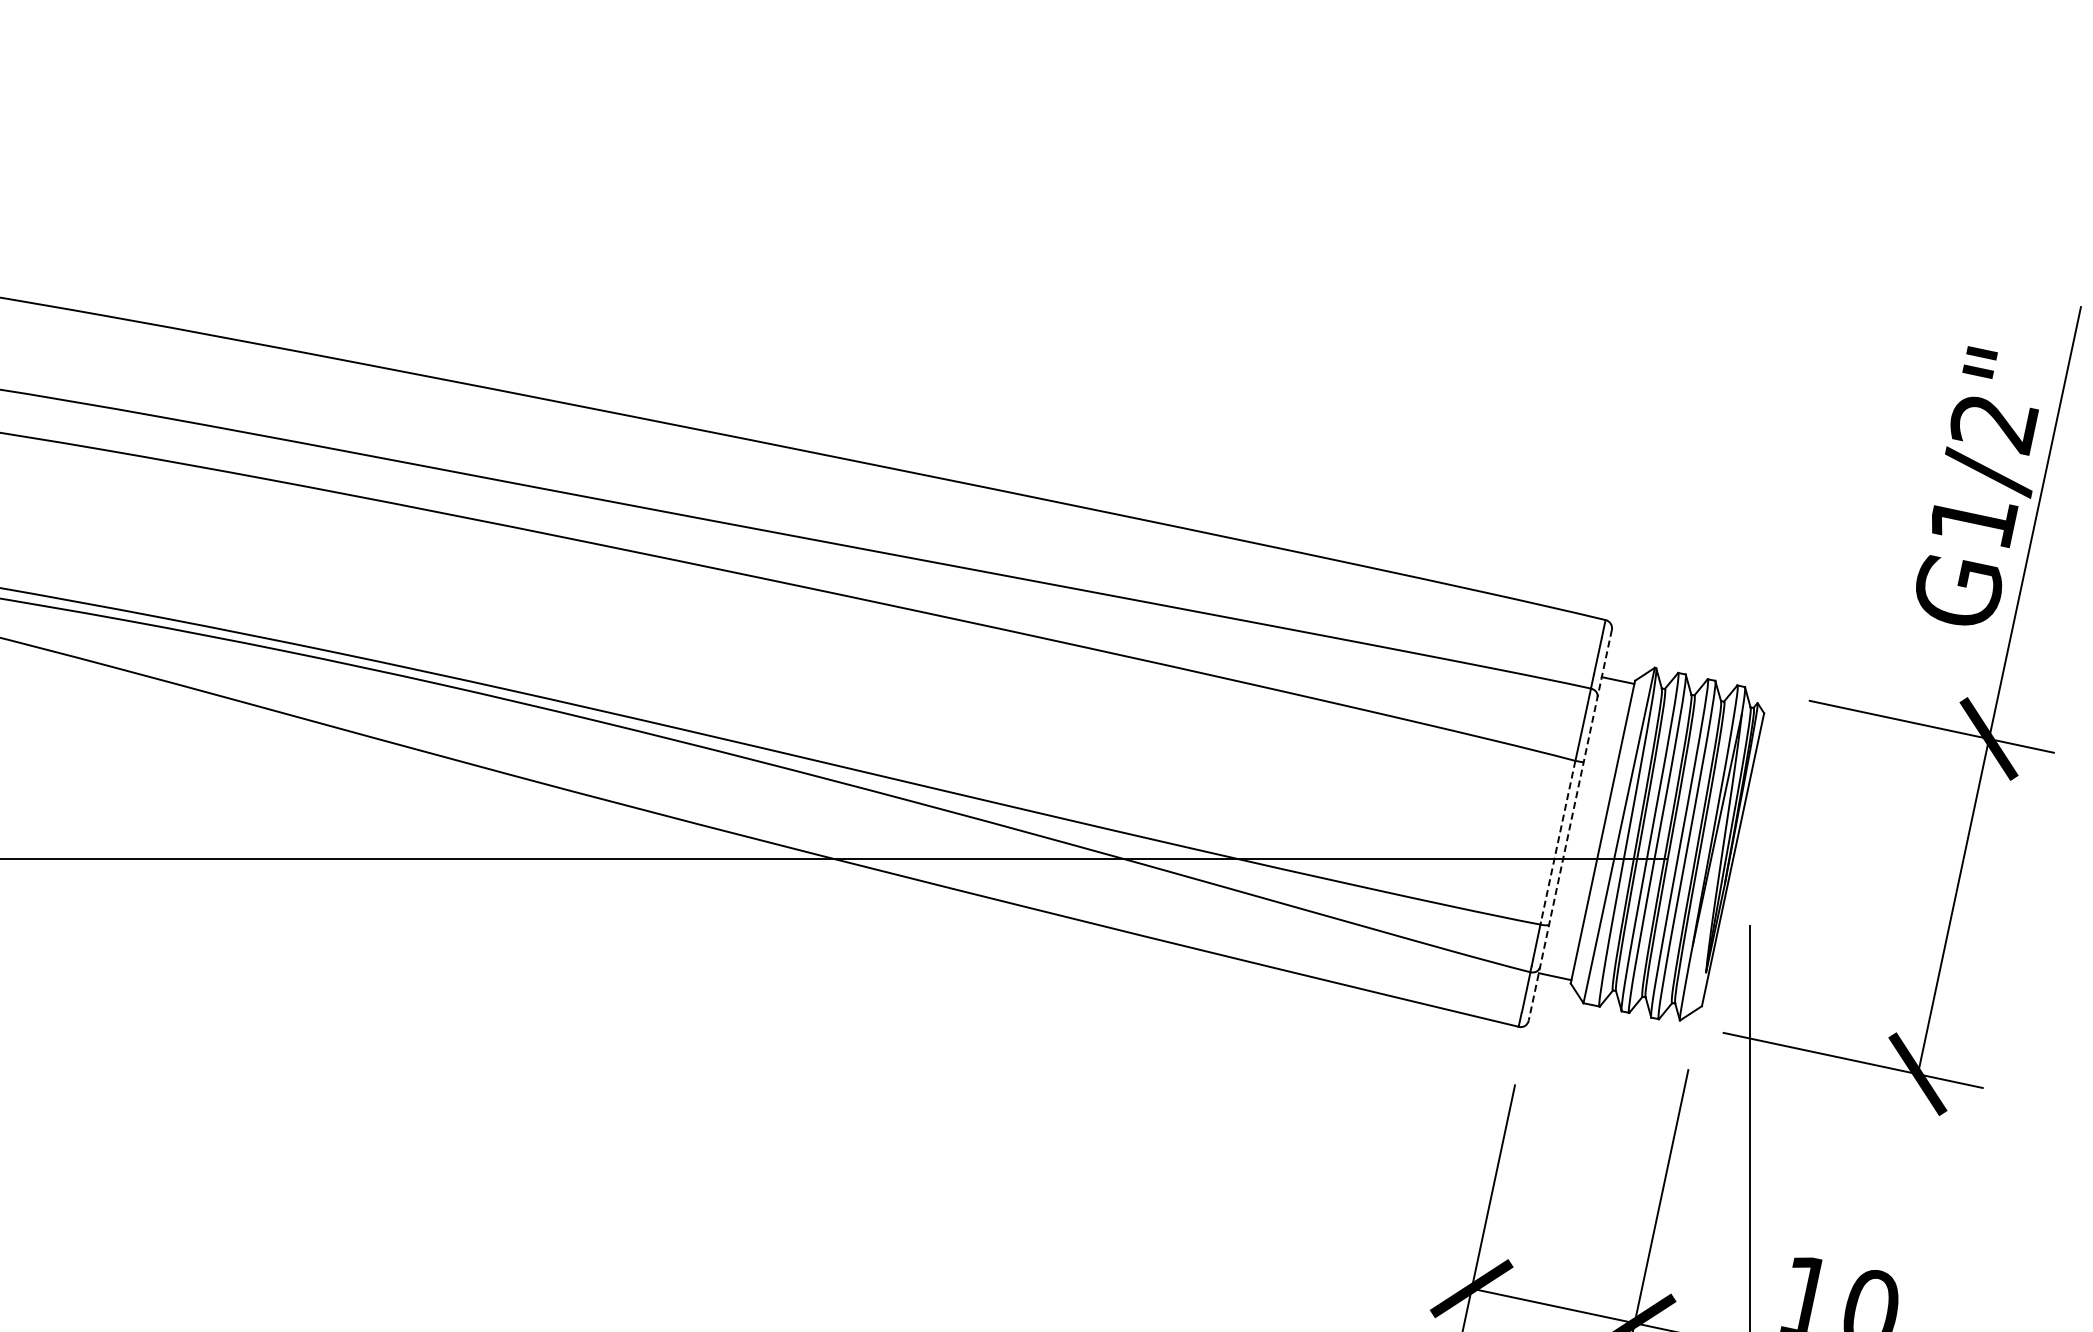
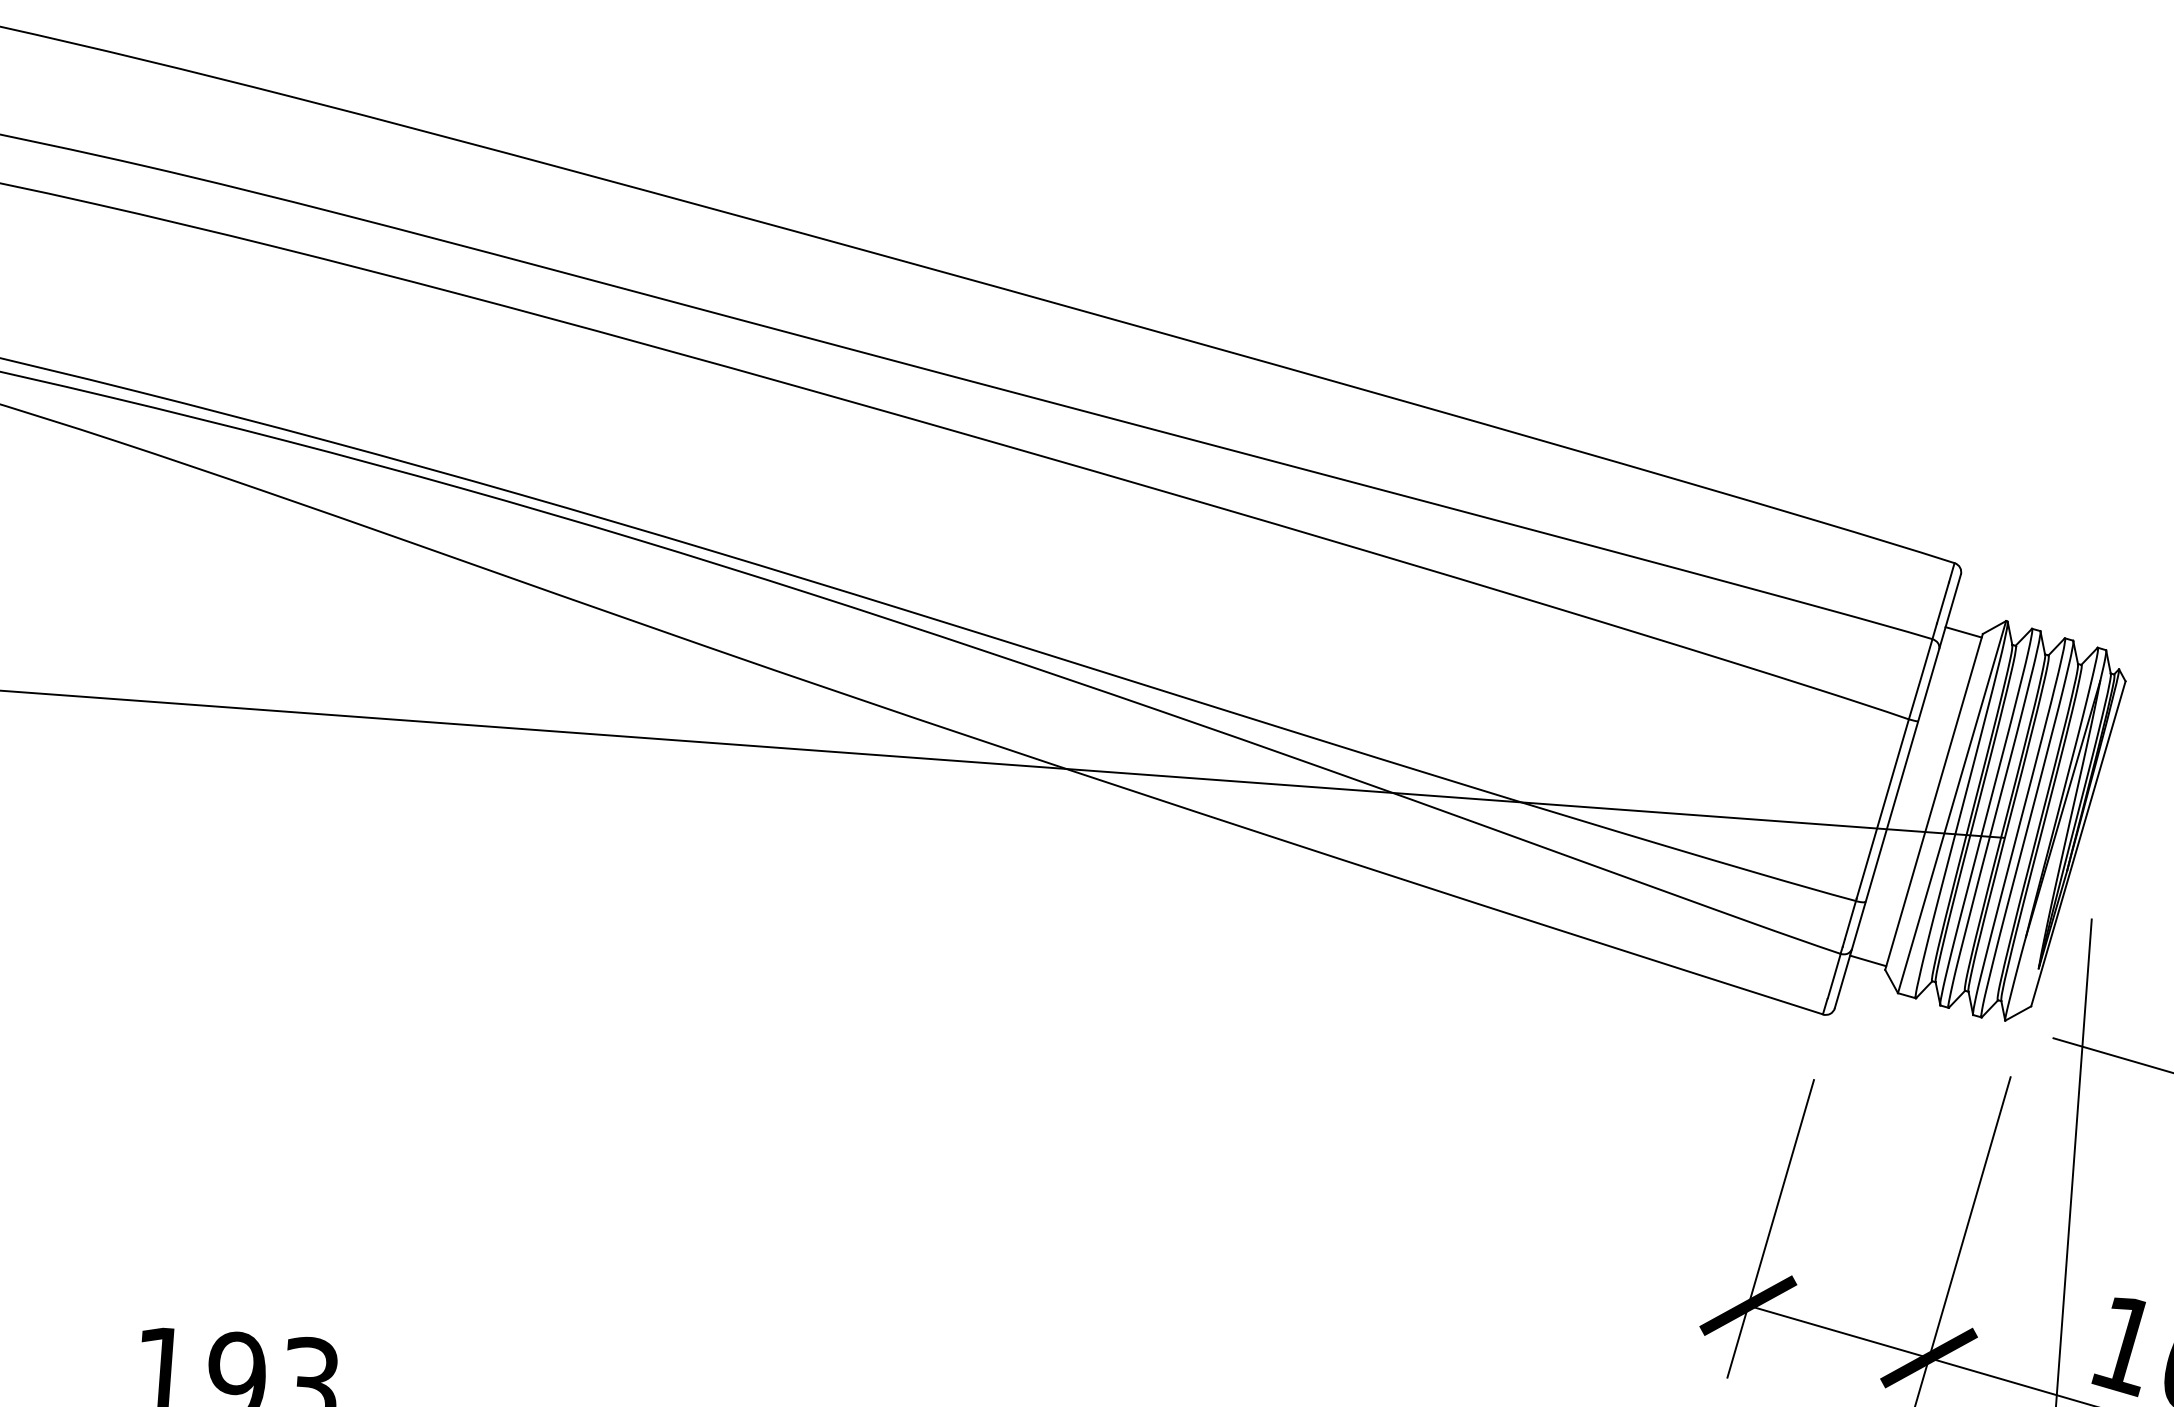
line: (1570, 825) -> (1898, 791), dashed -> solid
line: (1558, 841) -> (1883, 808), dashed -> solid

